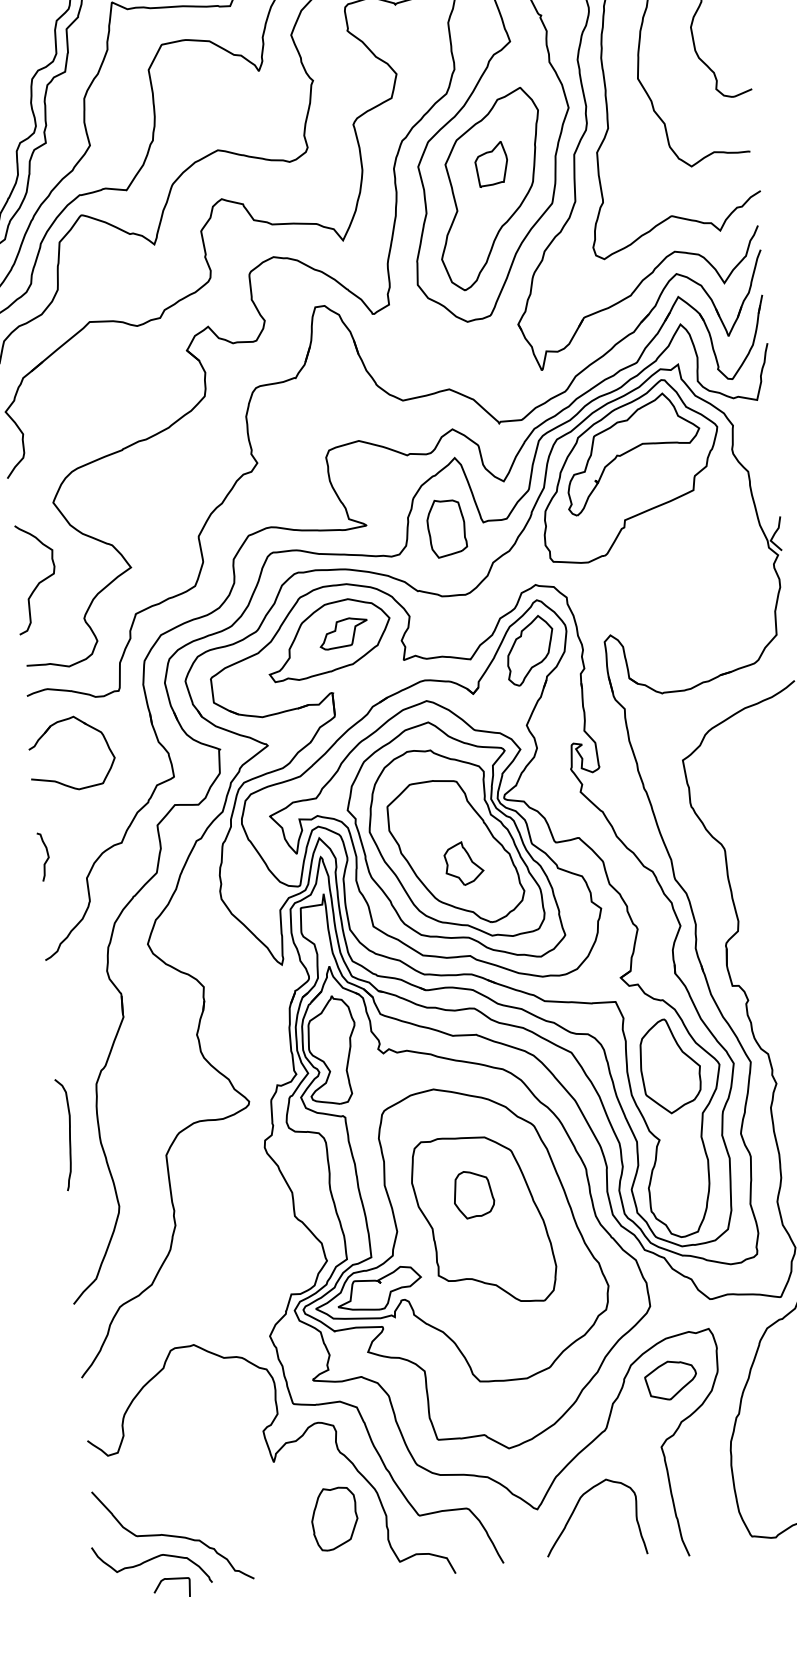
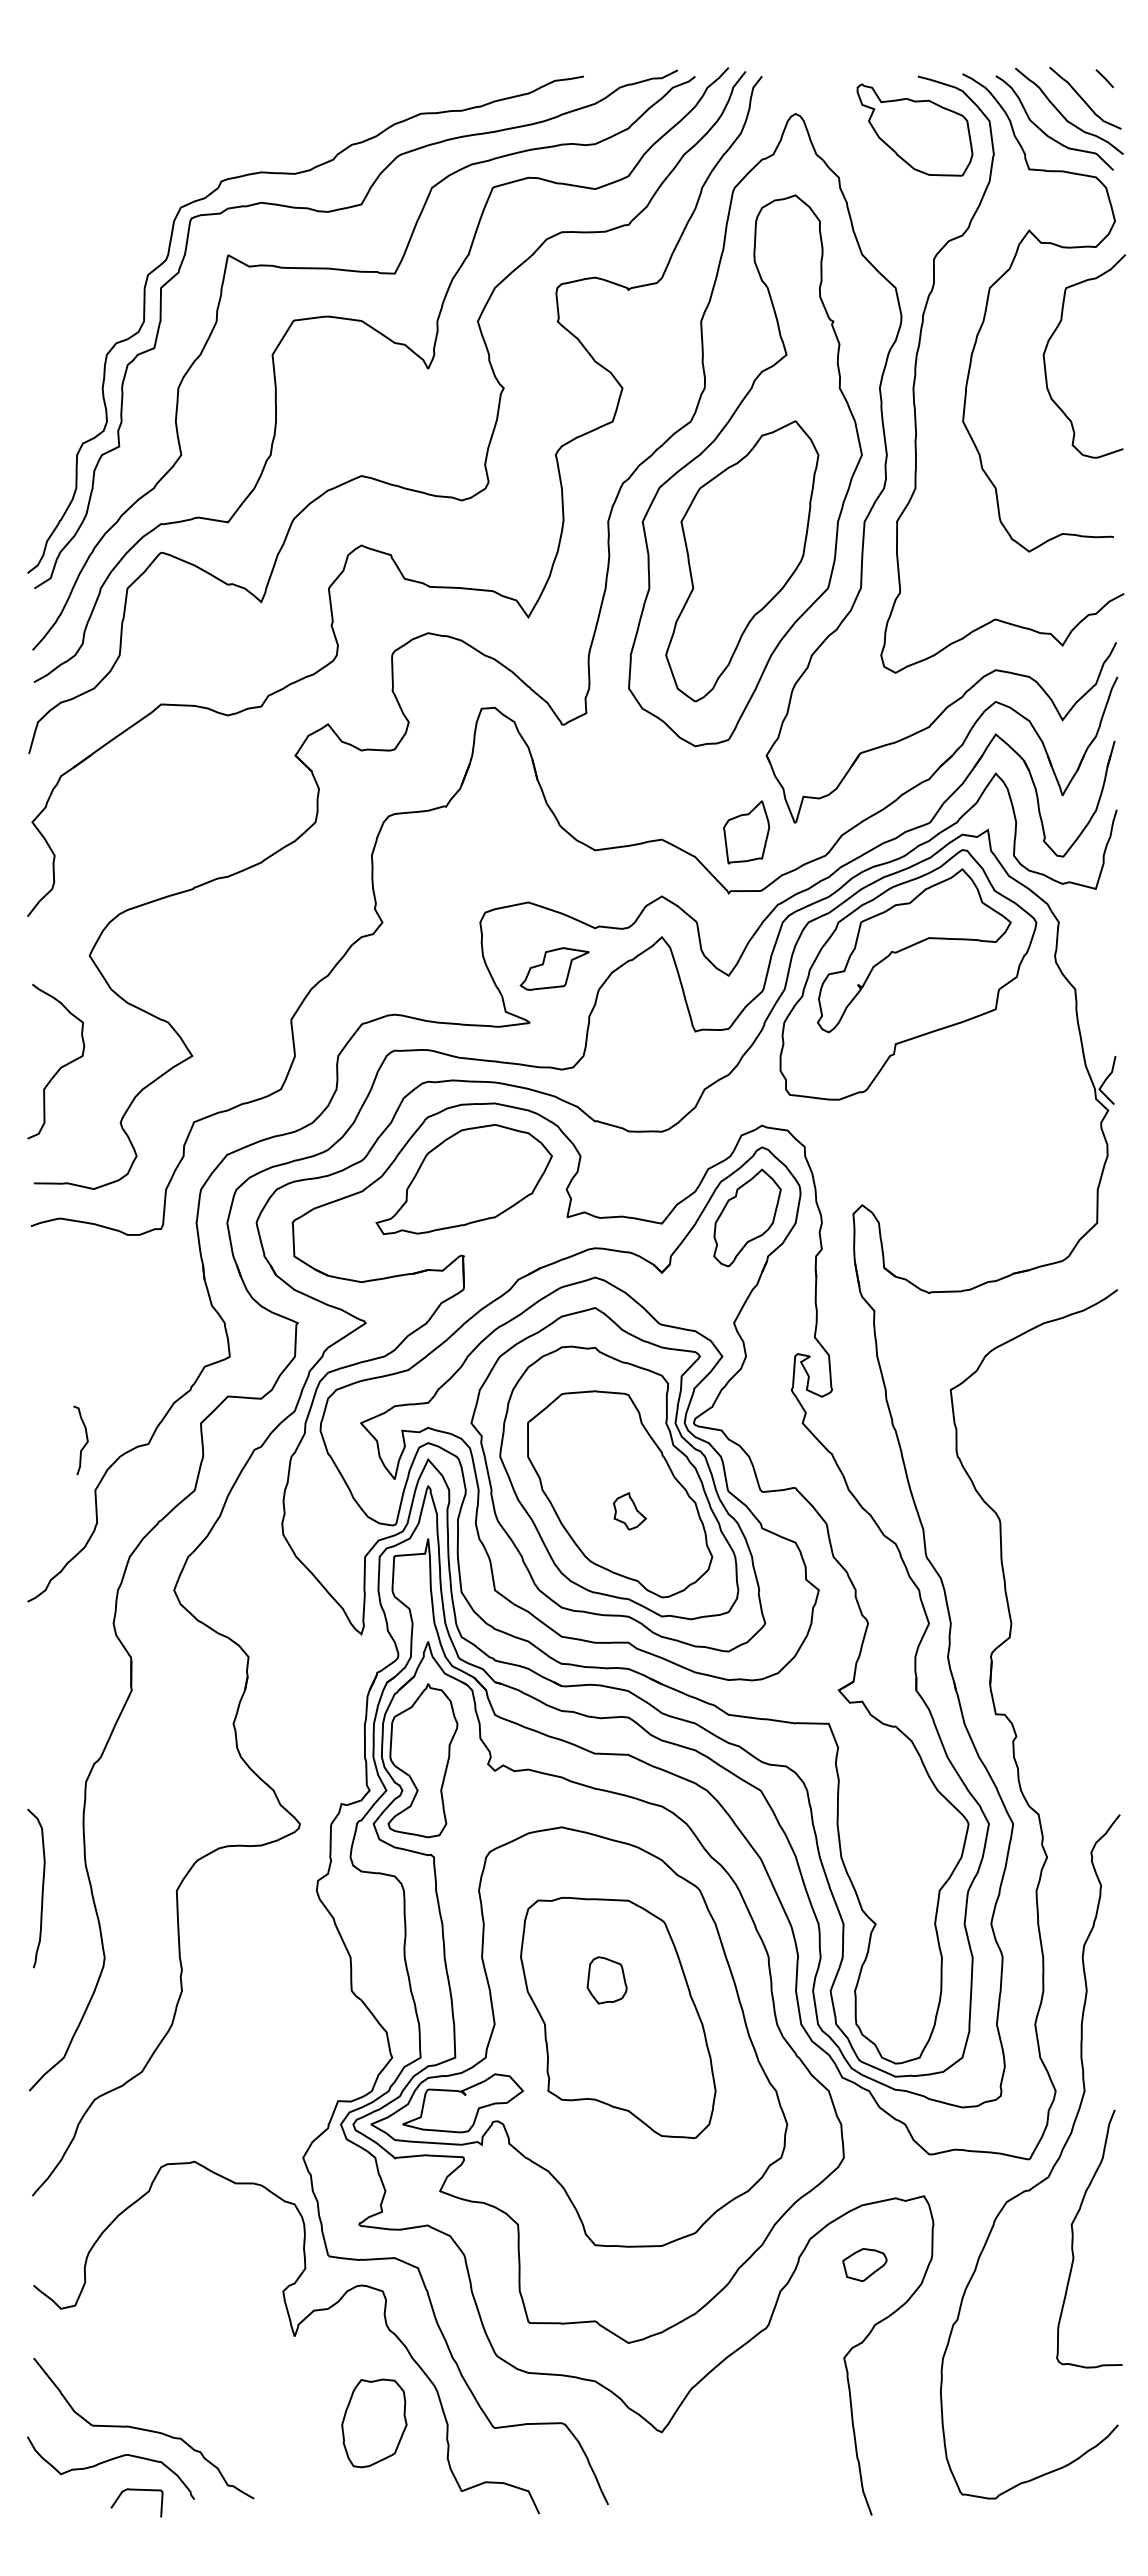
part: (491, 164) -> (746, 832), moved
part: (446, 528) -> (642, 1035), removed
part: (343, 633) -> (554, 968), moved
part: (85, 724) -> (110, 1273), removed
curve: (46, 859) -> (84, 1444), moved
part: (463, 863) -> (629, 1511), size x0.6
part: (669, 1066) -> (898, 1820), removed
curve: (69, 1136) -> (41, 1891), moved
part: (473, 1194) -> (606, 1980), size x0.7
part: (670, 1380) -> (864, 2264), size x0.6
curve: (574, 1510) -> (714, 2438), removed

